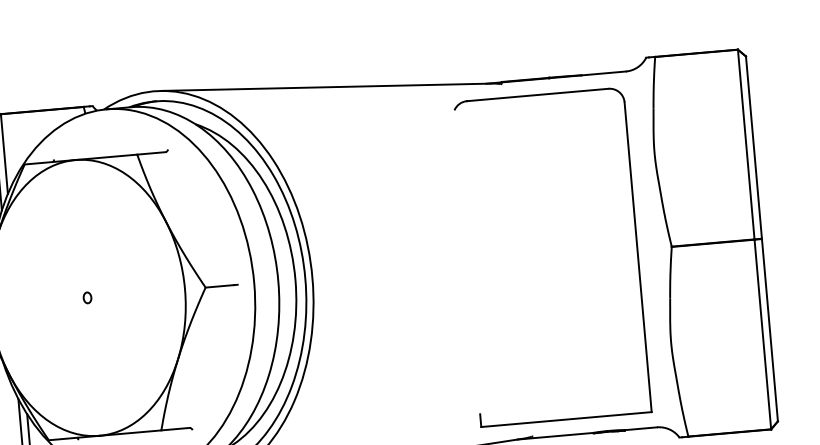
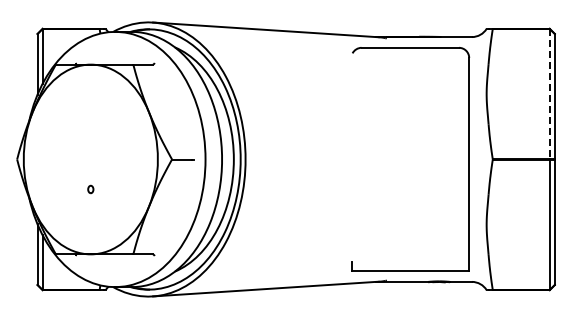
line: (745, 145) -> (549, 94), solid -> dashed
part: (87, 297) -> (90, 189), moved

